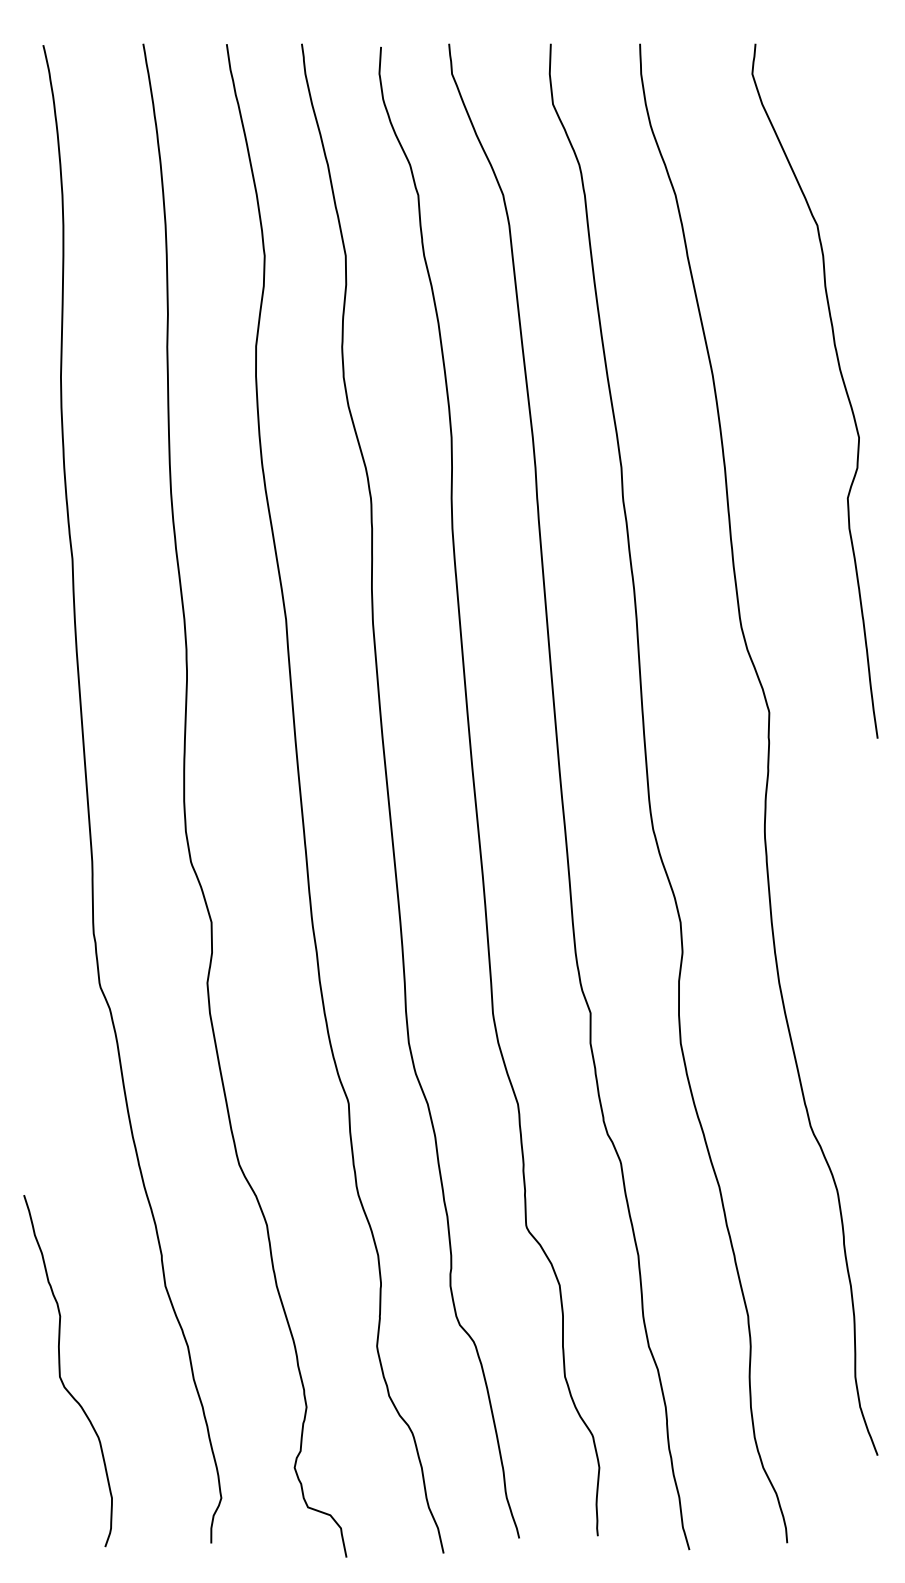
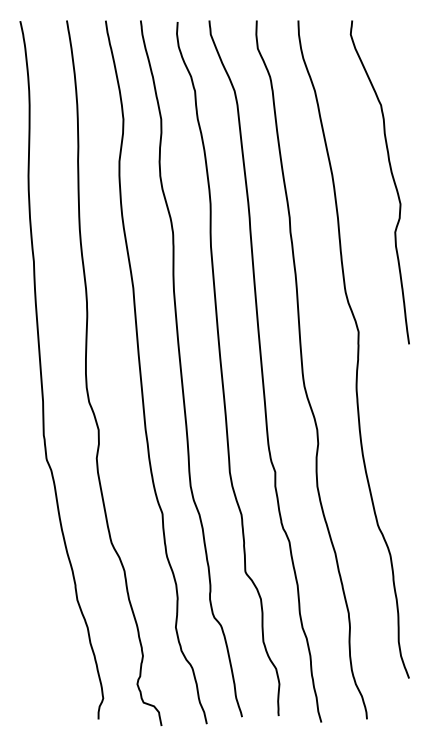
curve: (60, 1371) -> (28, 639), removed

